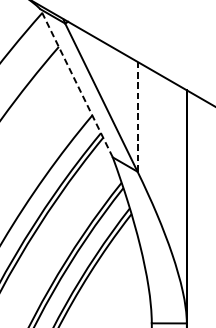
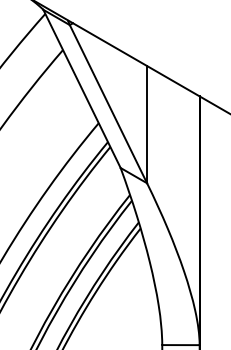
line: (76, 82) -> (81, 88), dashed -> solid
line: (137, 116) -> (147, 124), dashed -> solid

